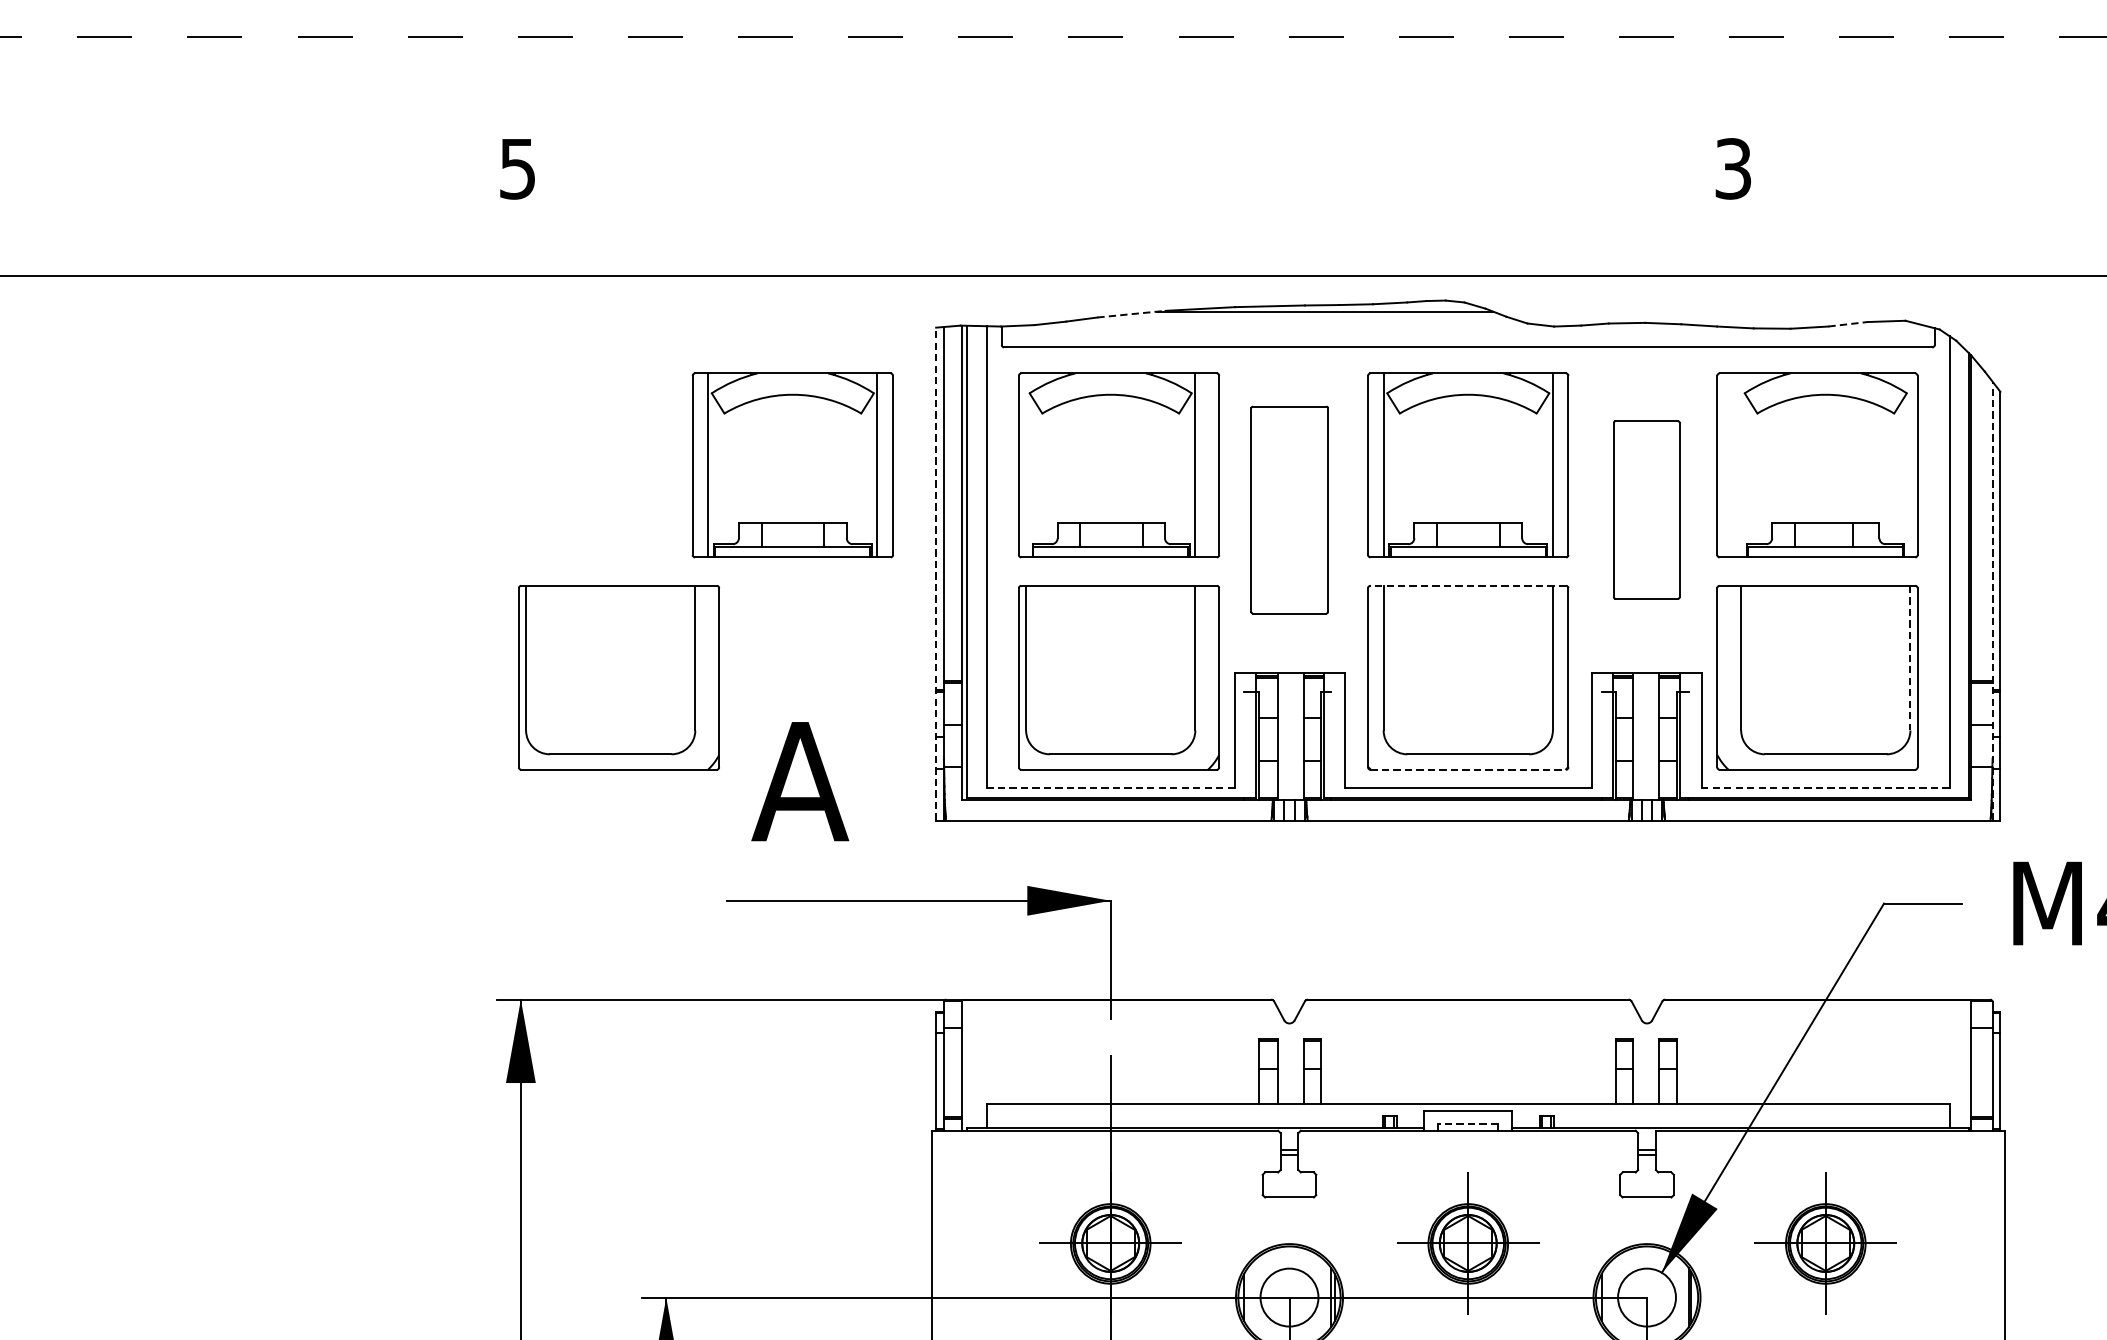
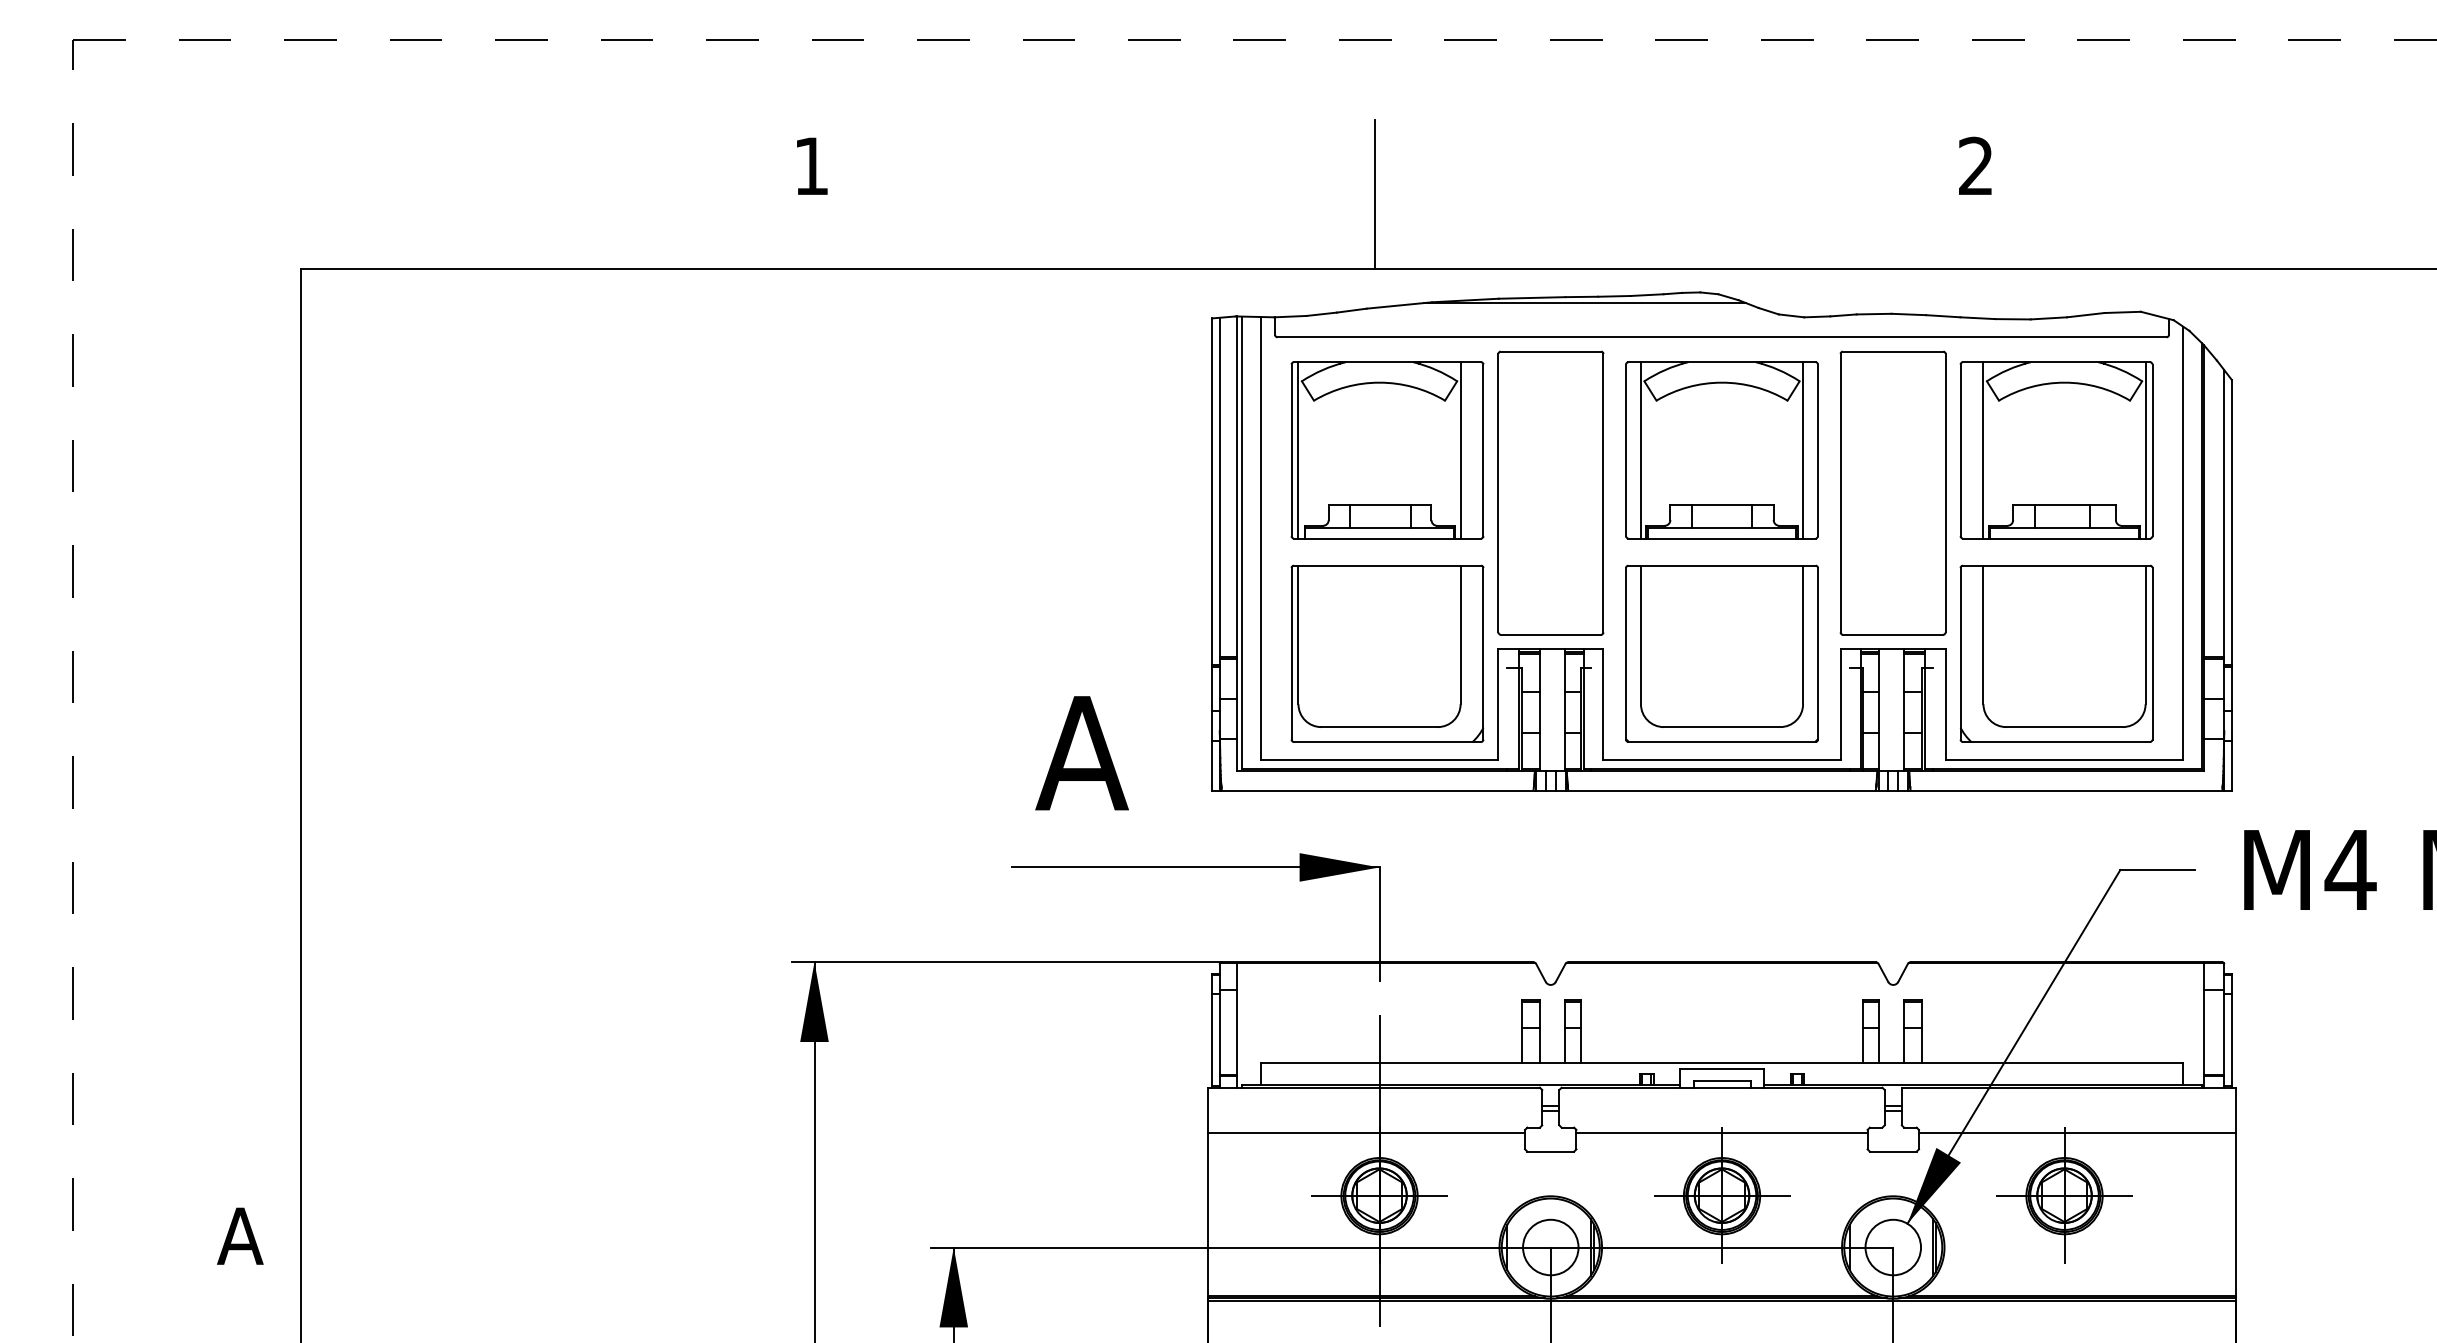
text: (1732, 168) -> (1975, 165), 3 -> 2
text: (516, 169) -> (810, 166), 5 -> 1
line: (1105, 198) -> (1374, 194), added
line: (1131, 314) -> (1399, 305), dashed -> solid
line: (1847, 324) -> (2085, 315), dashed -> solid
part: (792, 465) -> (1074, 450), removed
line: (1026, 465) -> (1298, 450), added
line: (1741, 465) -> (1983, 450), added
line: (1910, 465) -> (2145, 450), added
part: (1289, 509) -> (1550, 492), size x1.43
part: (1646, 509) -> (1892, 492), size x1.67
line: (936, 574) -> (1212, 554), dashed -> solid
line: (1468, 585) -> (1722, 565), dashed -> solid
line: (1992, 600) -> (2224, 579), dashed -> solid
line: (1910, 658) -> (2145, 635), dashed -> solid
part: (619, 677) -> (908, 653), removed
line: (1468, 769) -> (1722, 741), dashed -> solid
line: (1110, 788) -> (1379, 759), dashed -> solid
line: (1825, 788) -> (2064, 759), dashed -> solid
line: (1468, 1124) -> (1722, 1081), dashed -> solid
line: (1097, 1178) -> (1366, 1133), added
line: (1467, 1178) -> (1721, 1133), added
line: (1838, 1178) -> (2076, 1133), added

